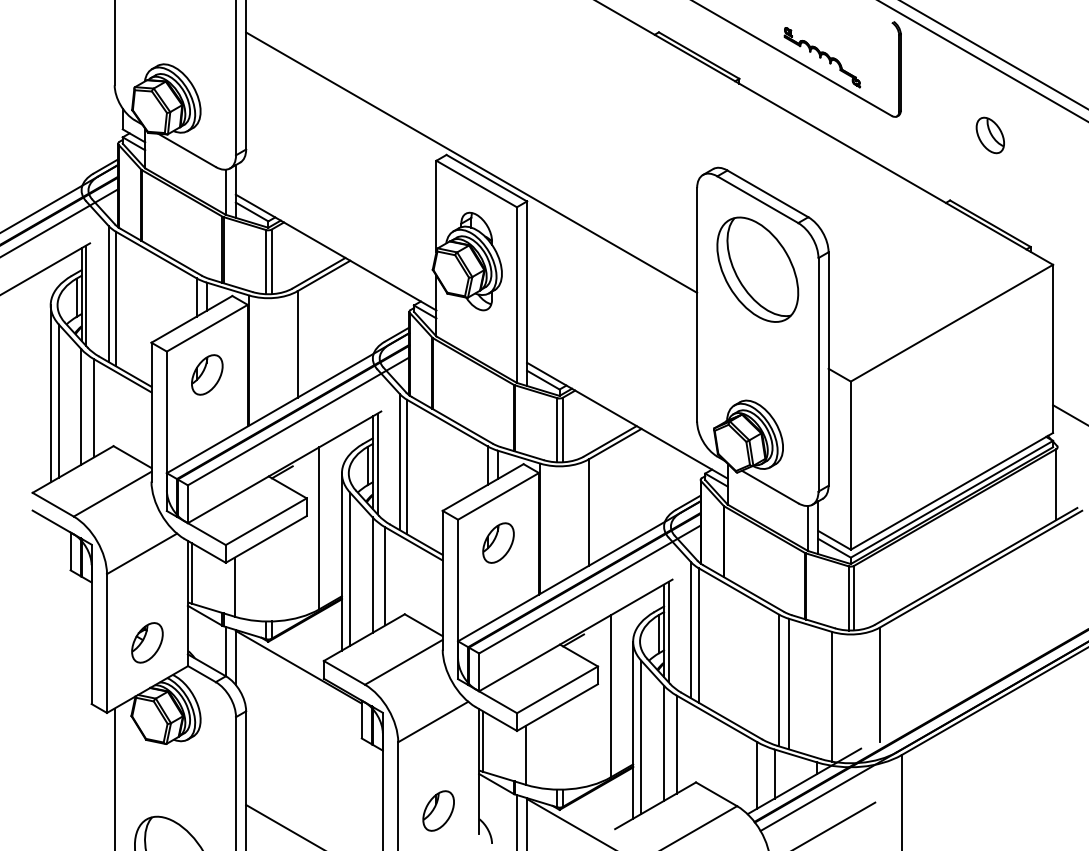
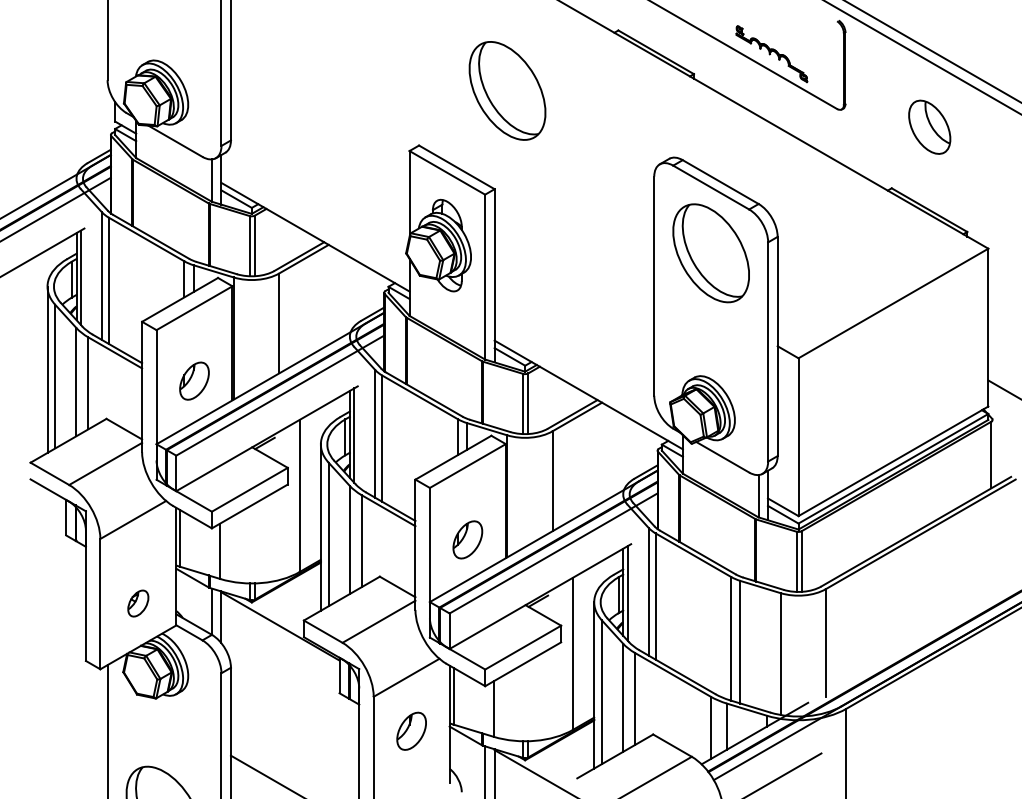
part: (540, 96) -> (507, 90), added
part: (989, 135) -> (928, 127), size x1.6
line: (471, 162) -> (442, 152), removed
part: (207, 374) -> (194, 380), moved
part: (498, 542) -> (467, 539), moved
part: (147, 642) -> (138, 603), size x0.7
part: (438, 810) -> (411, 730), moved

